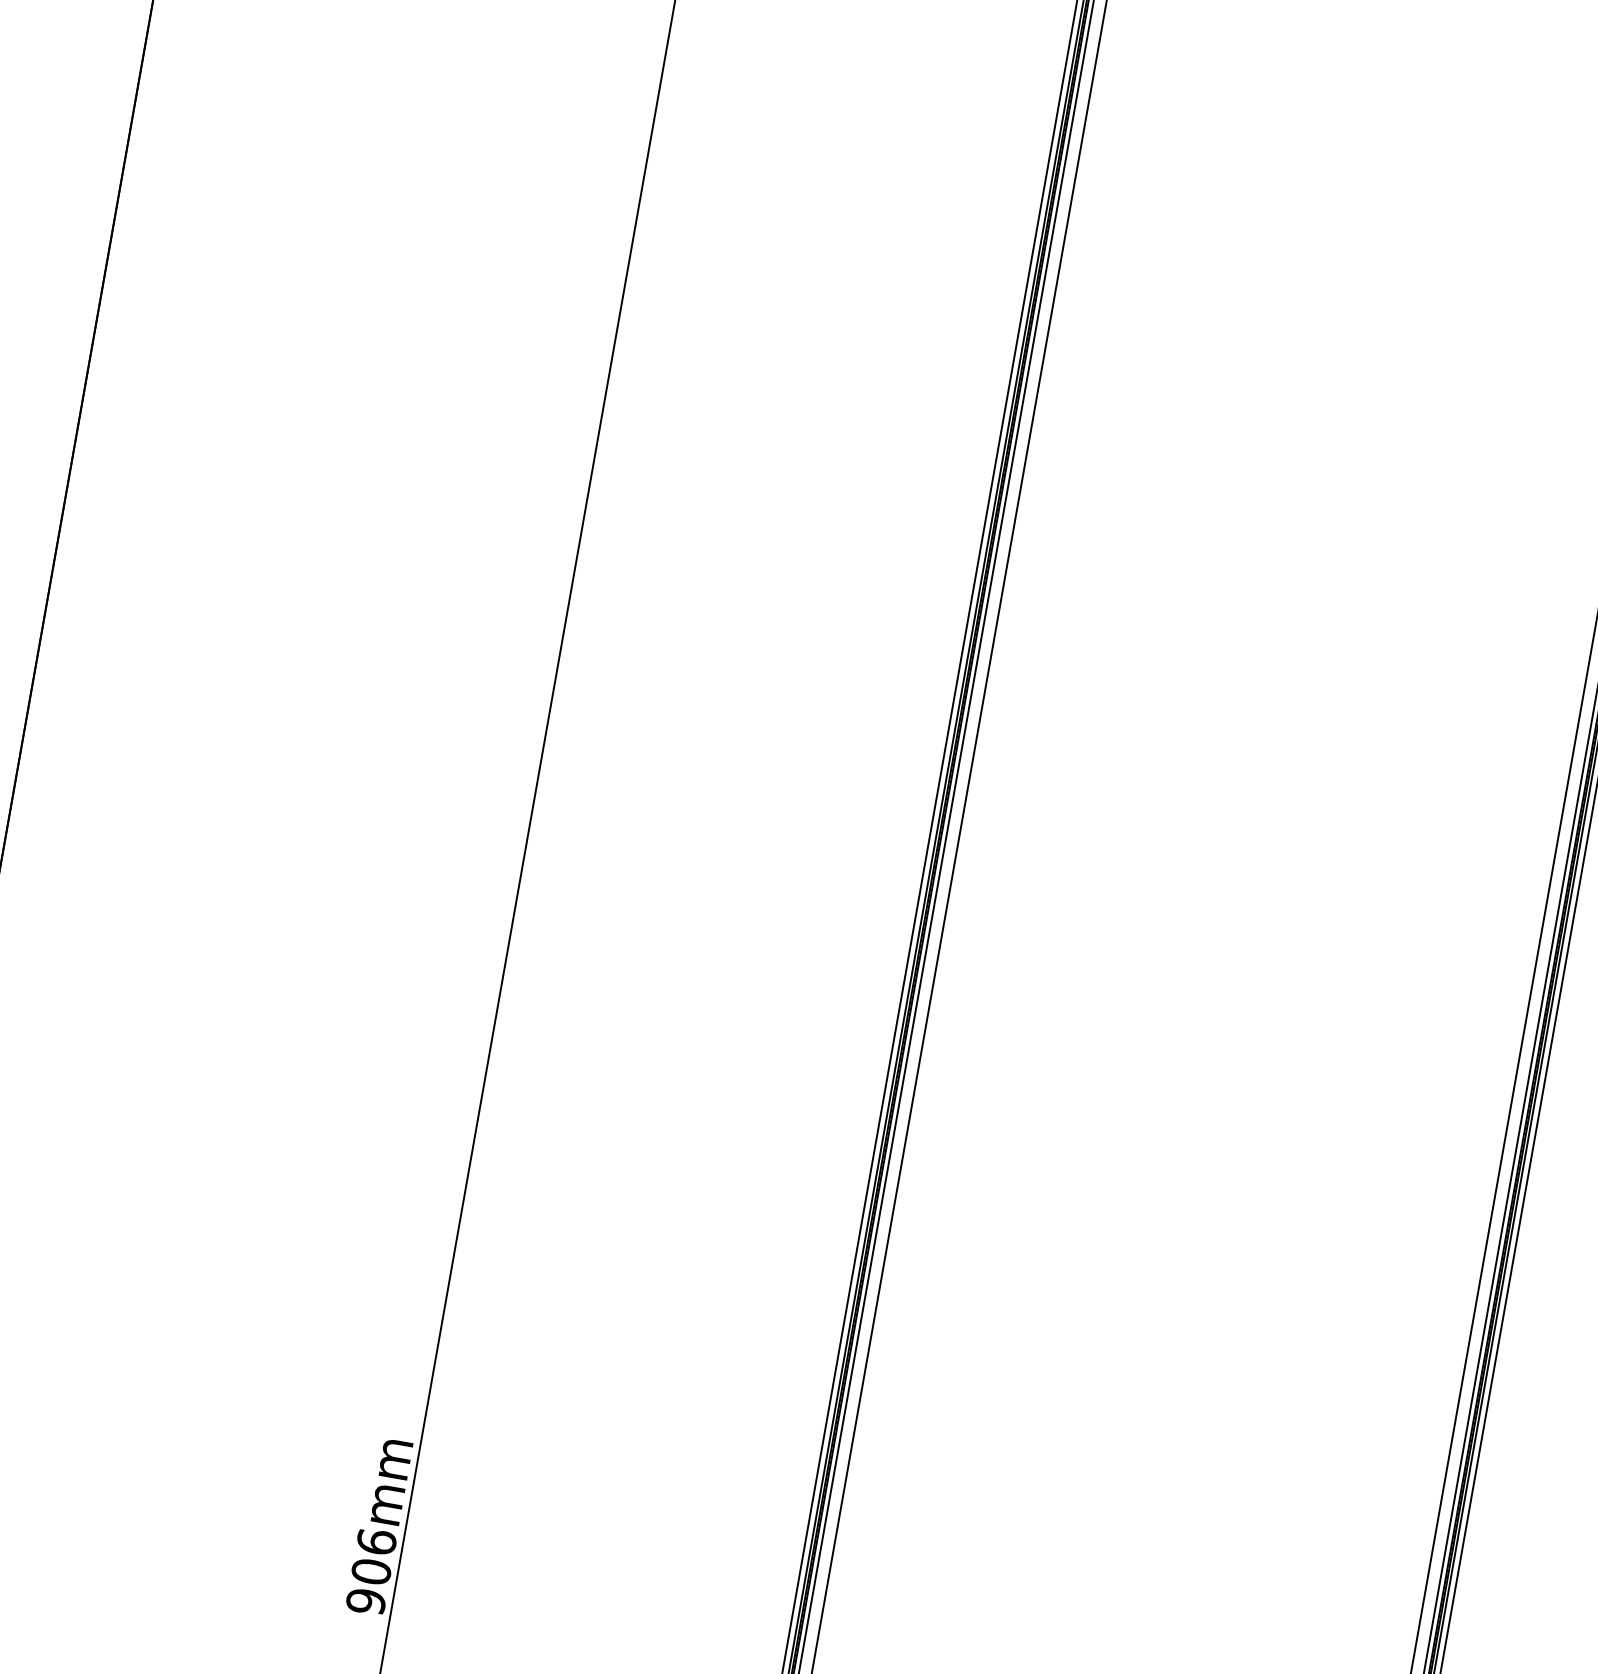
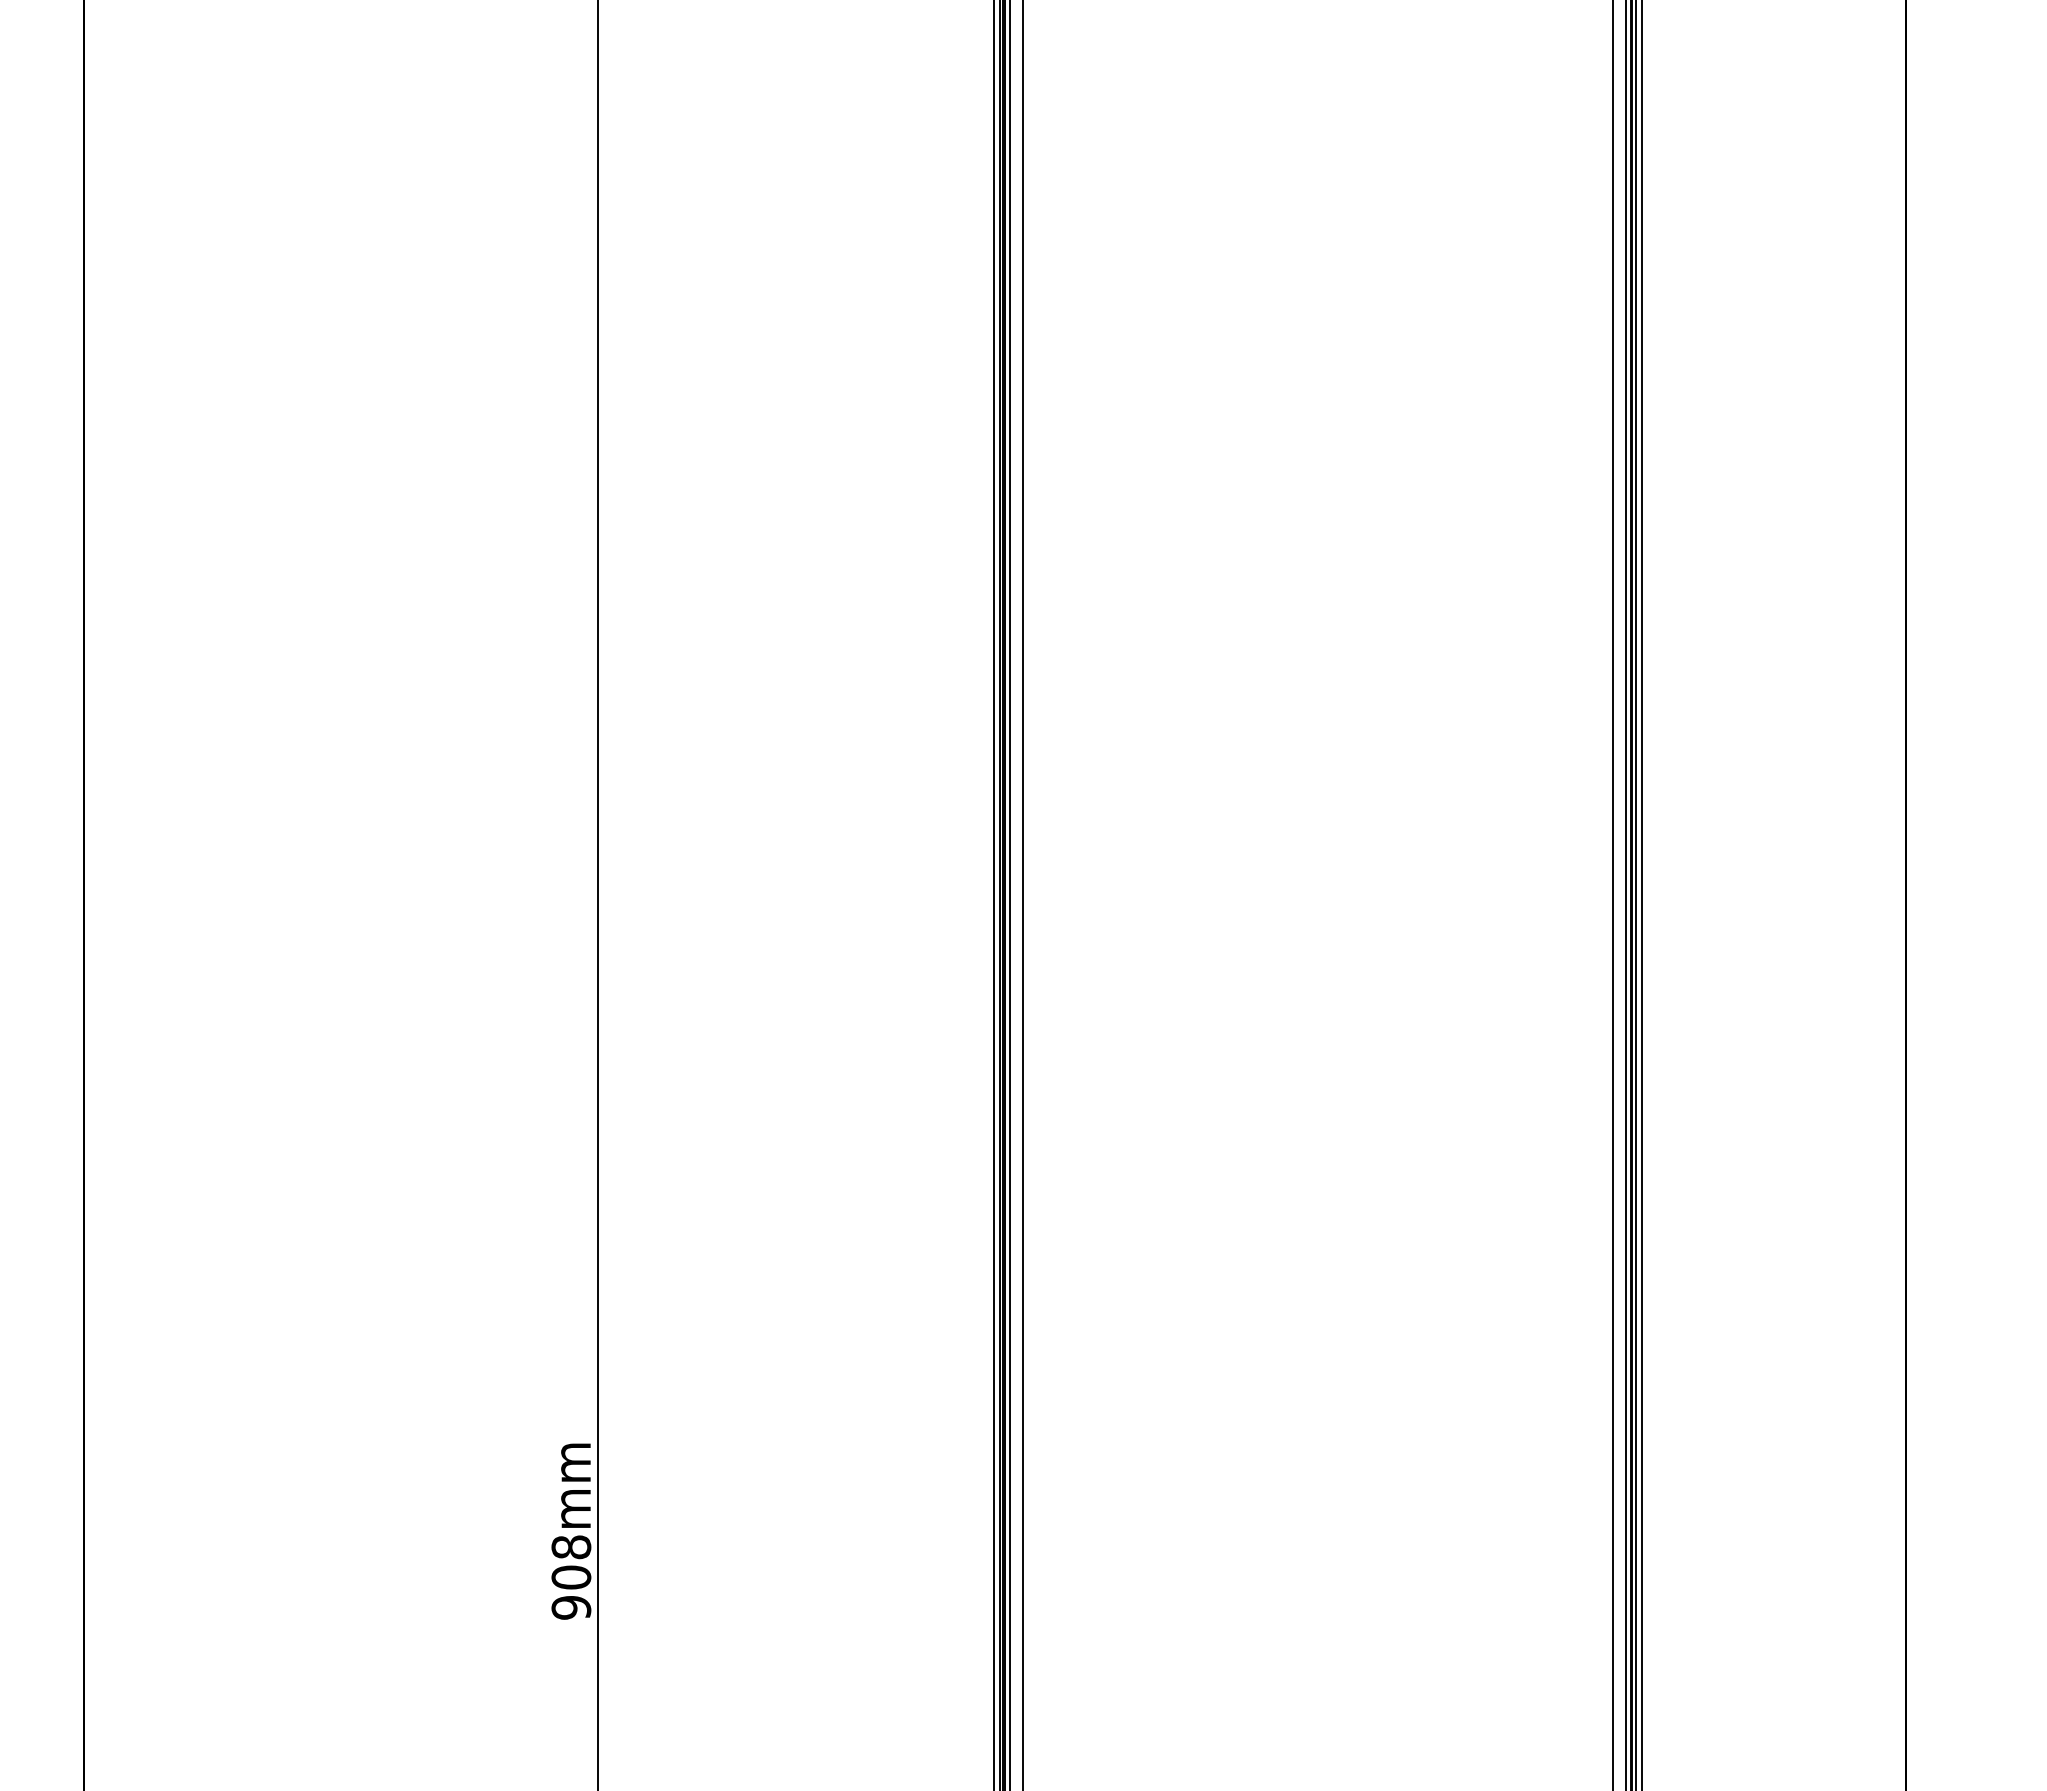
text: (376, 1542) -> (571, 1547), 906mm -> 908mm

